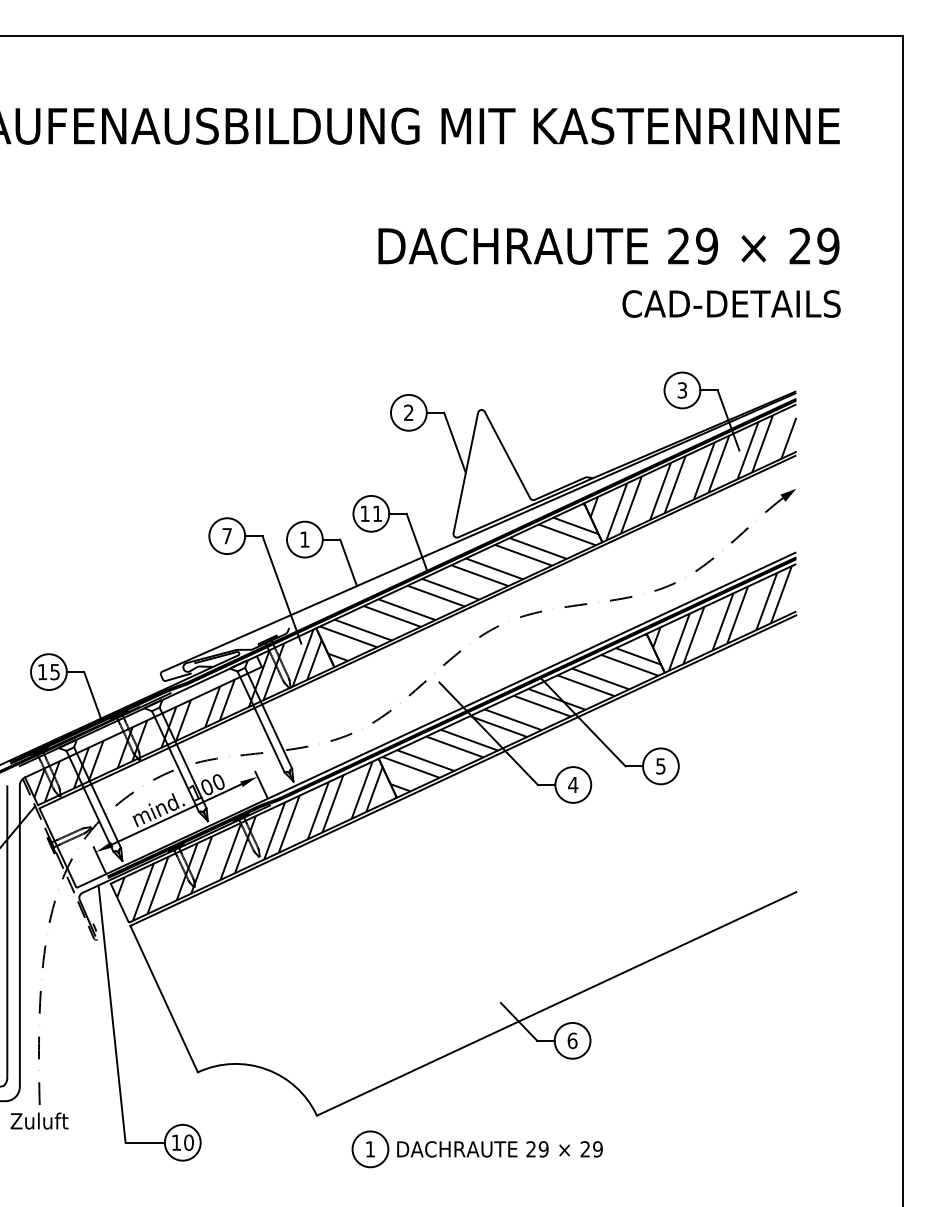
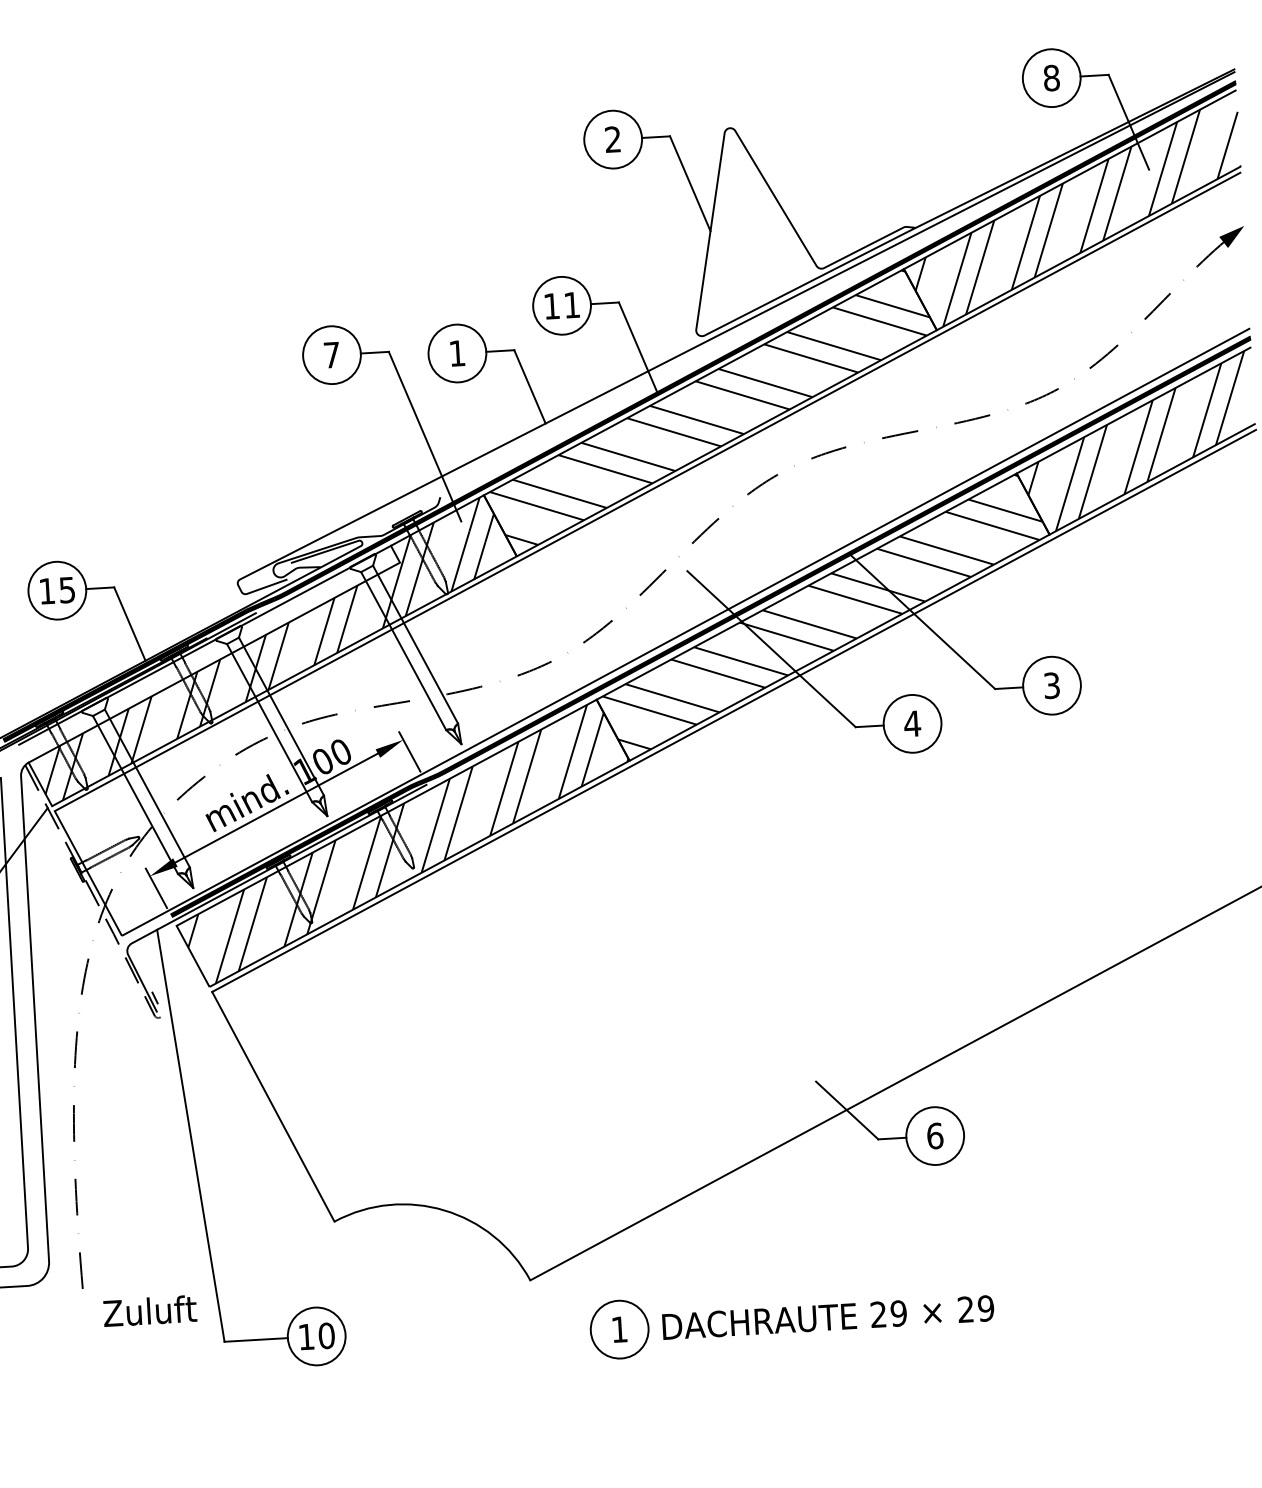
text: (682, 390) -> (1051, 78), 3 -> 8
text: (660, 765) -> (1051, 684), 5 -> 3
text: (39, 1120) -> (149, 1310), moved

